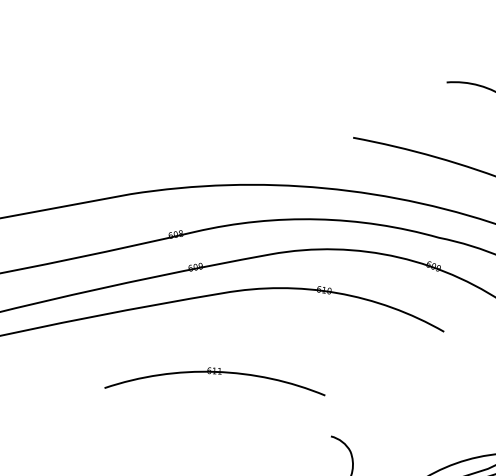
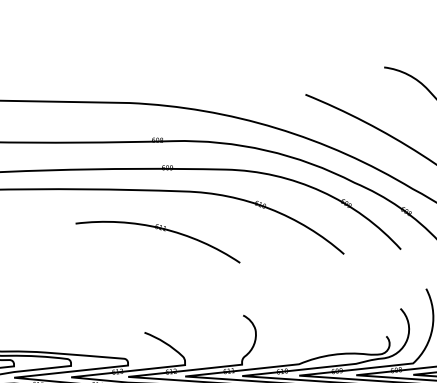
part: (214, 374) -> (160, 230), moved

